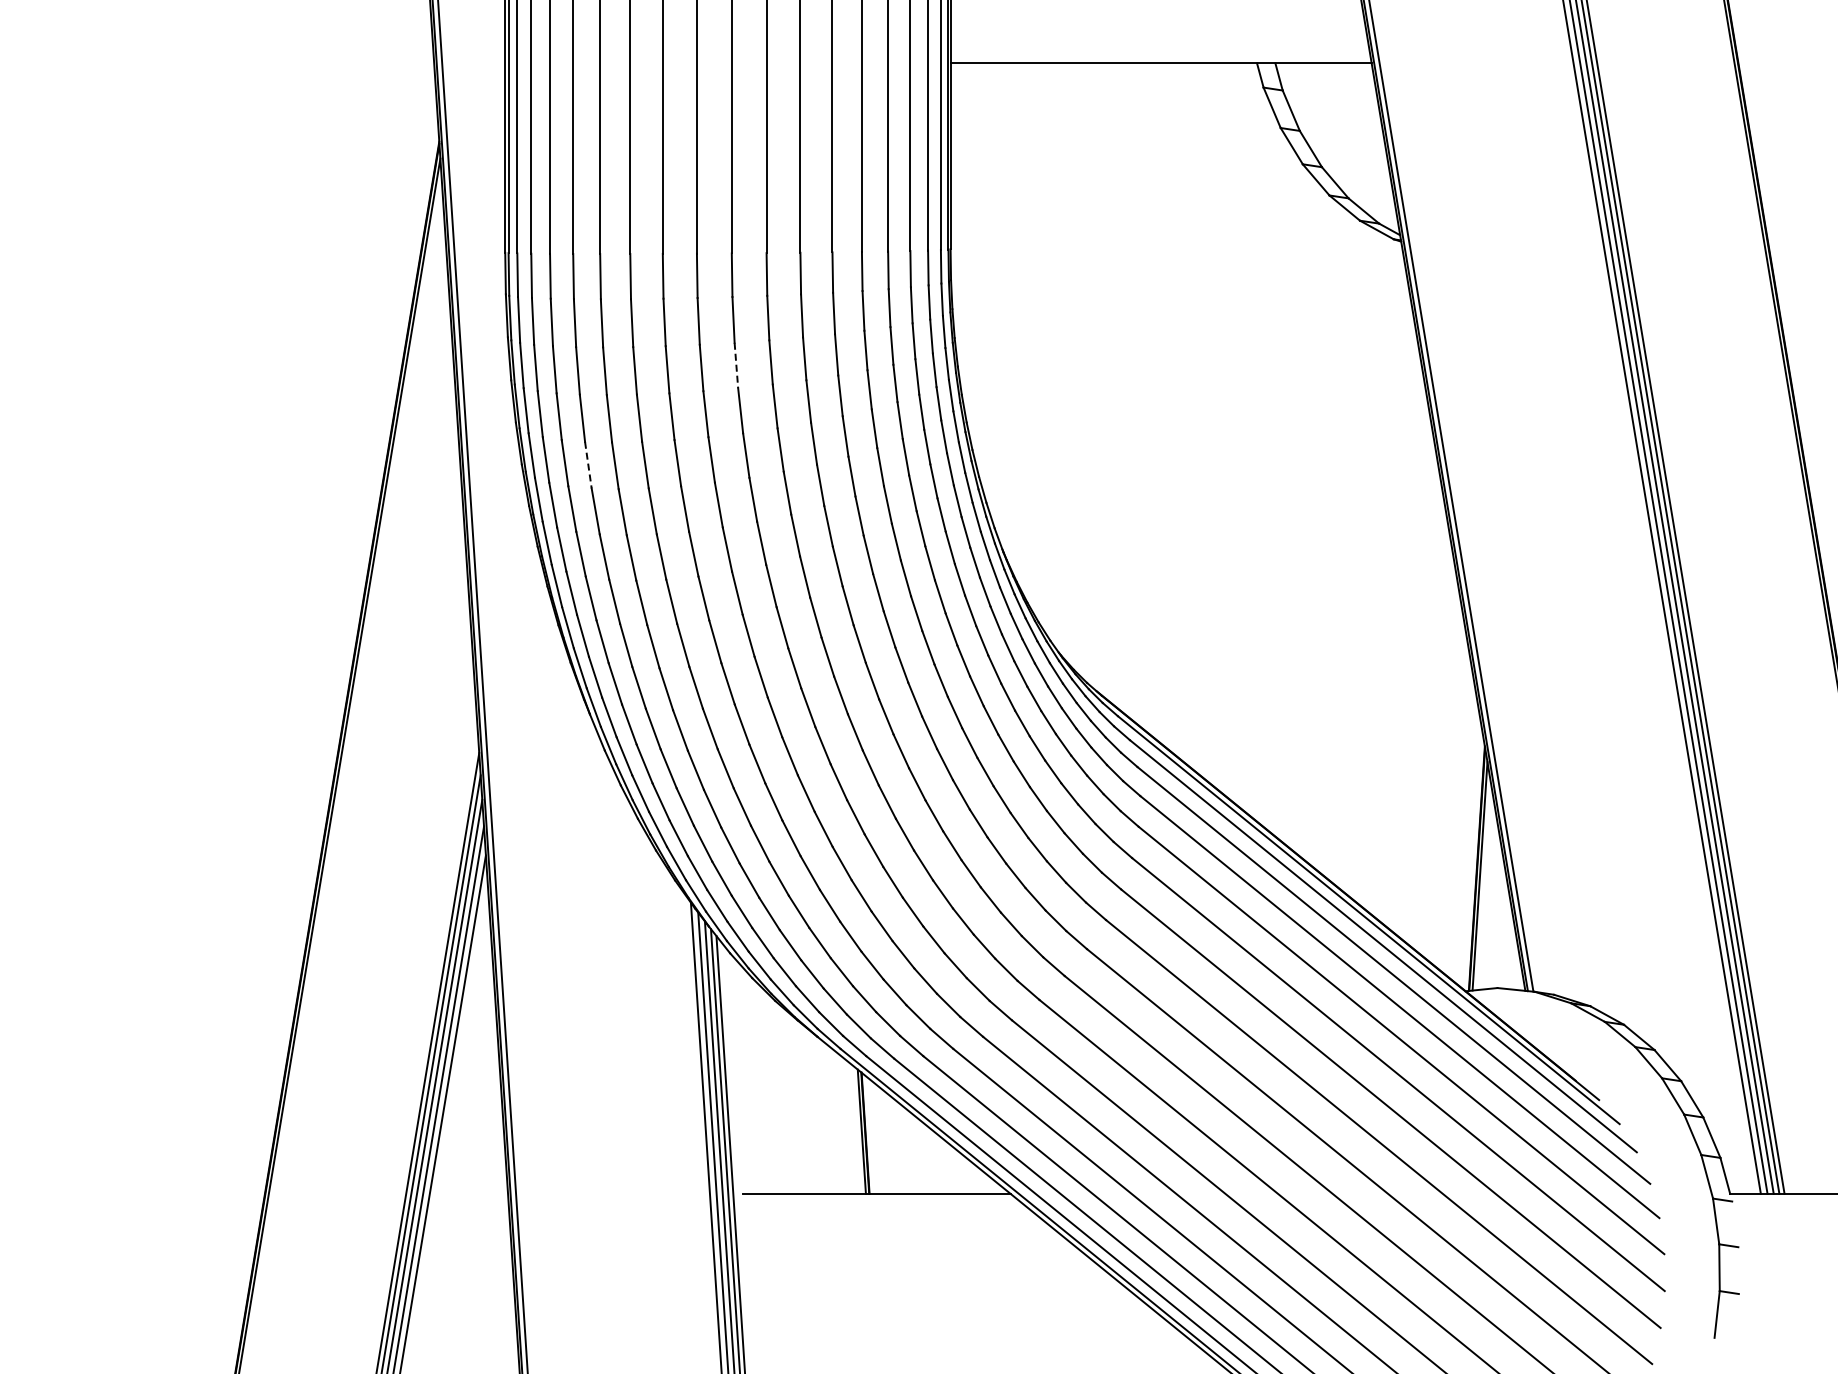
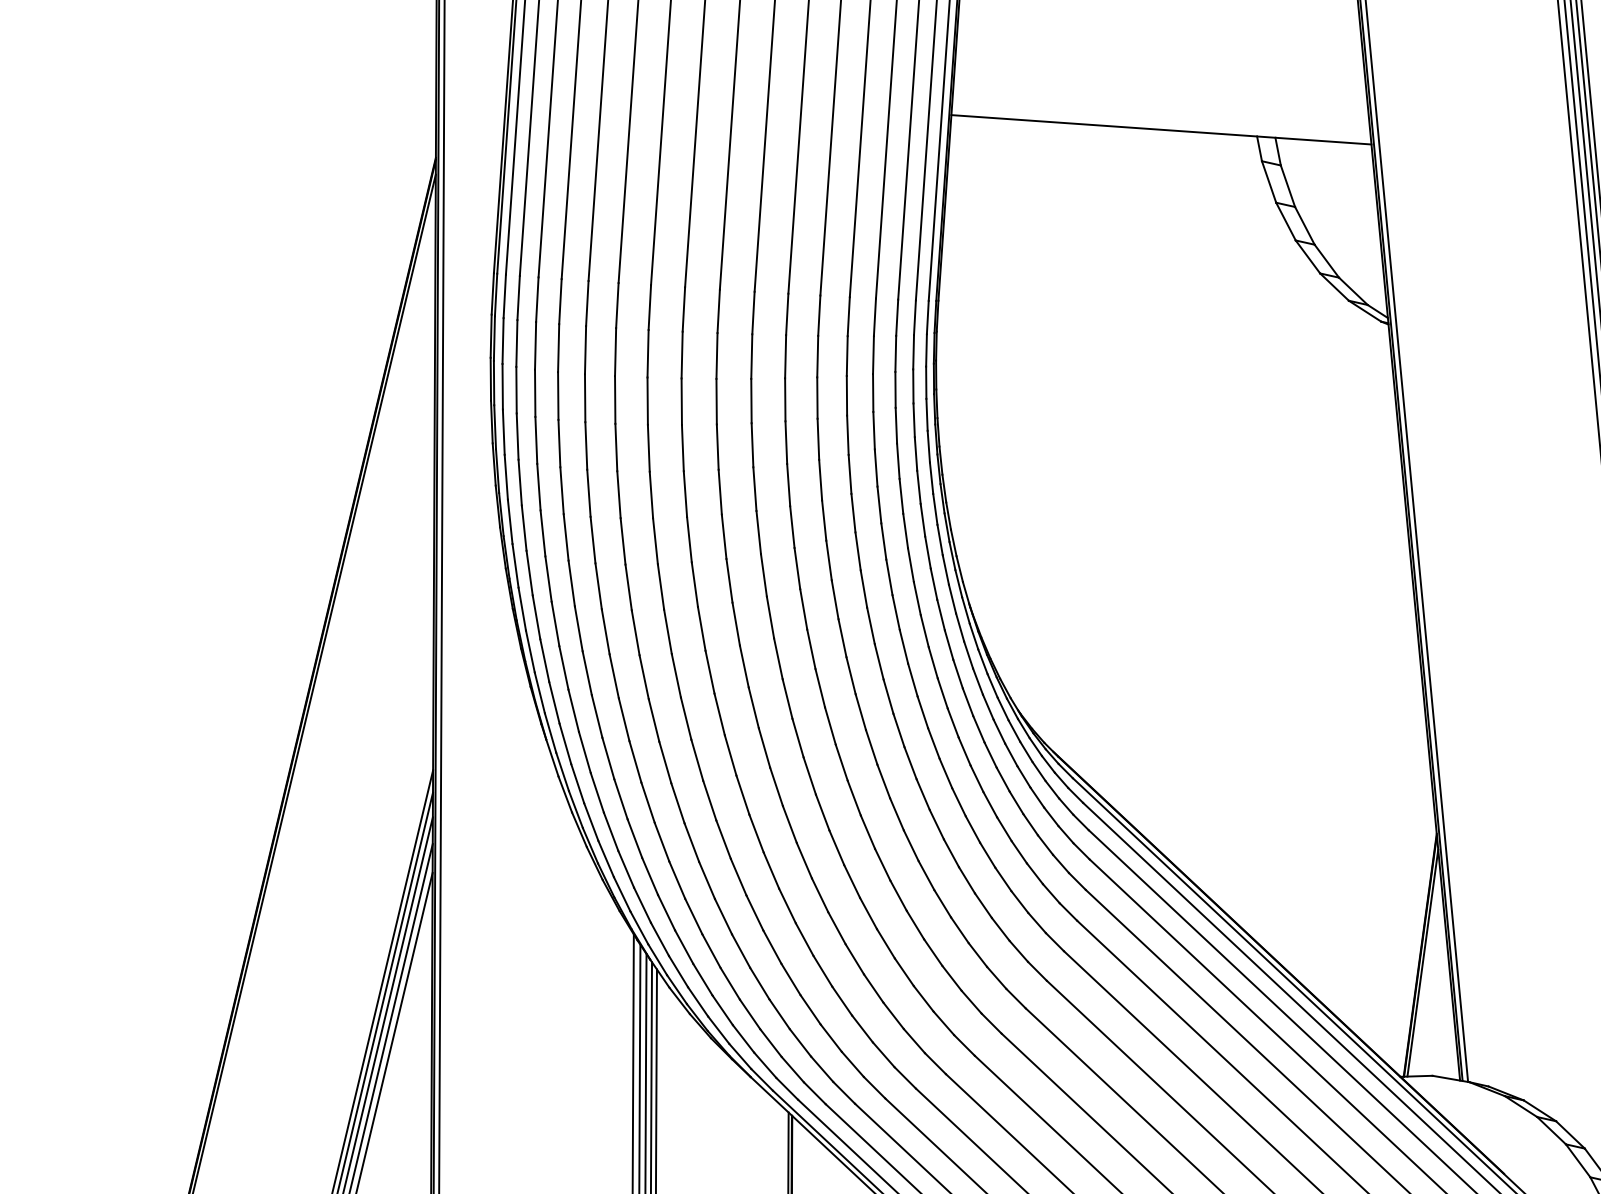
line: (736, 365) -> (716, 401), dashed -> solid
line: (588, 465) -> (562, 491), dashed -> solid

